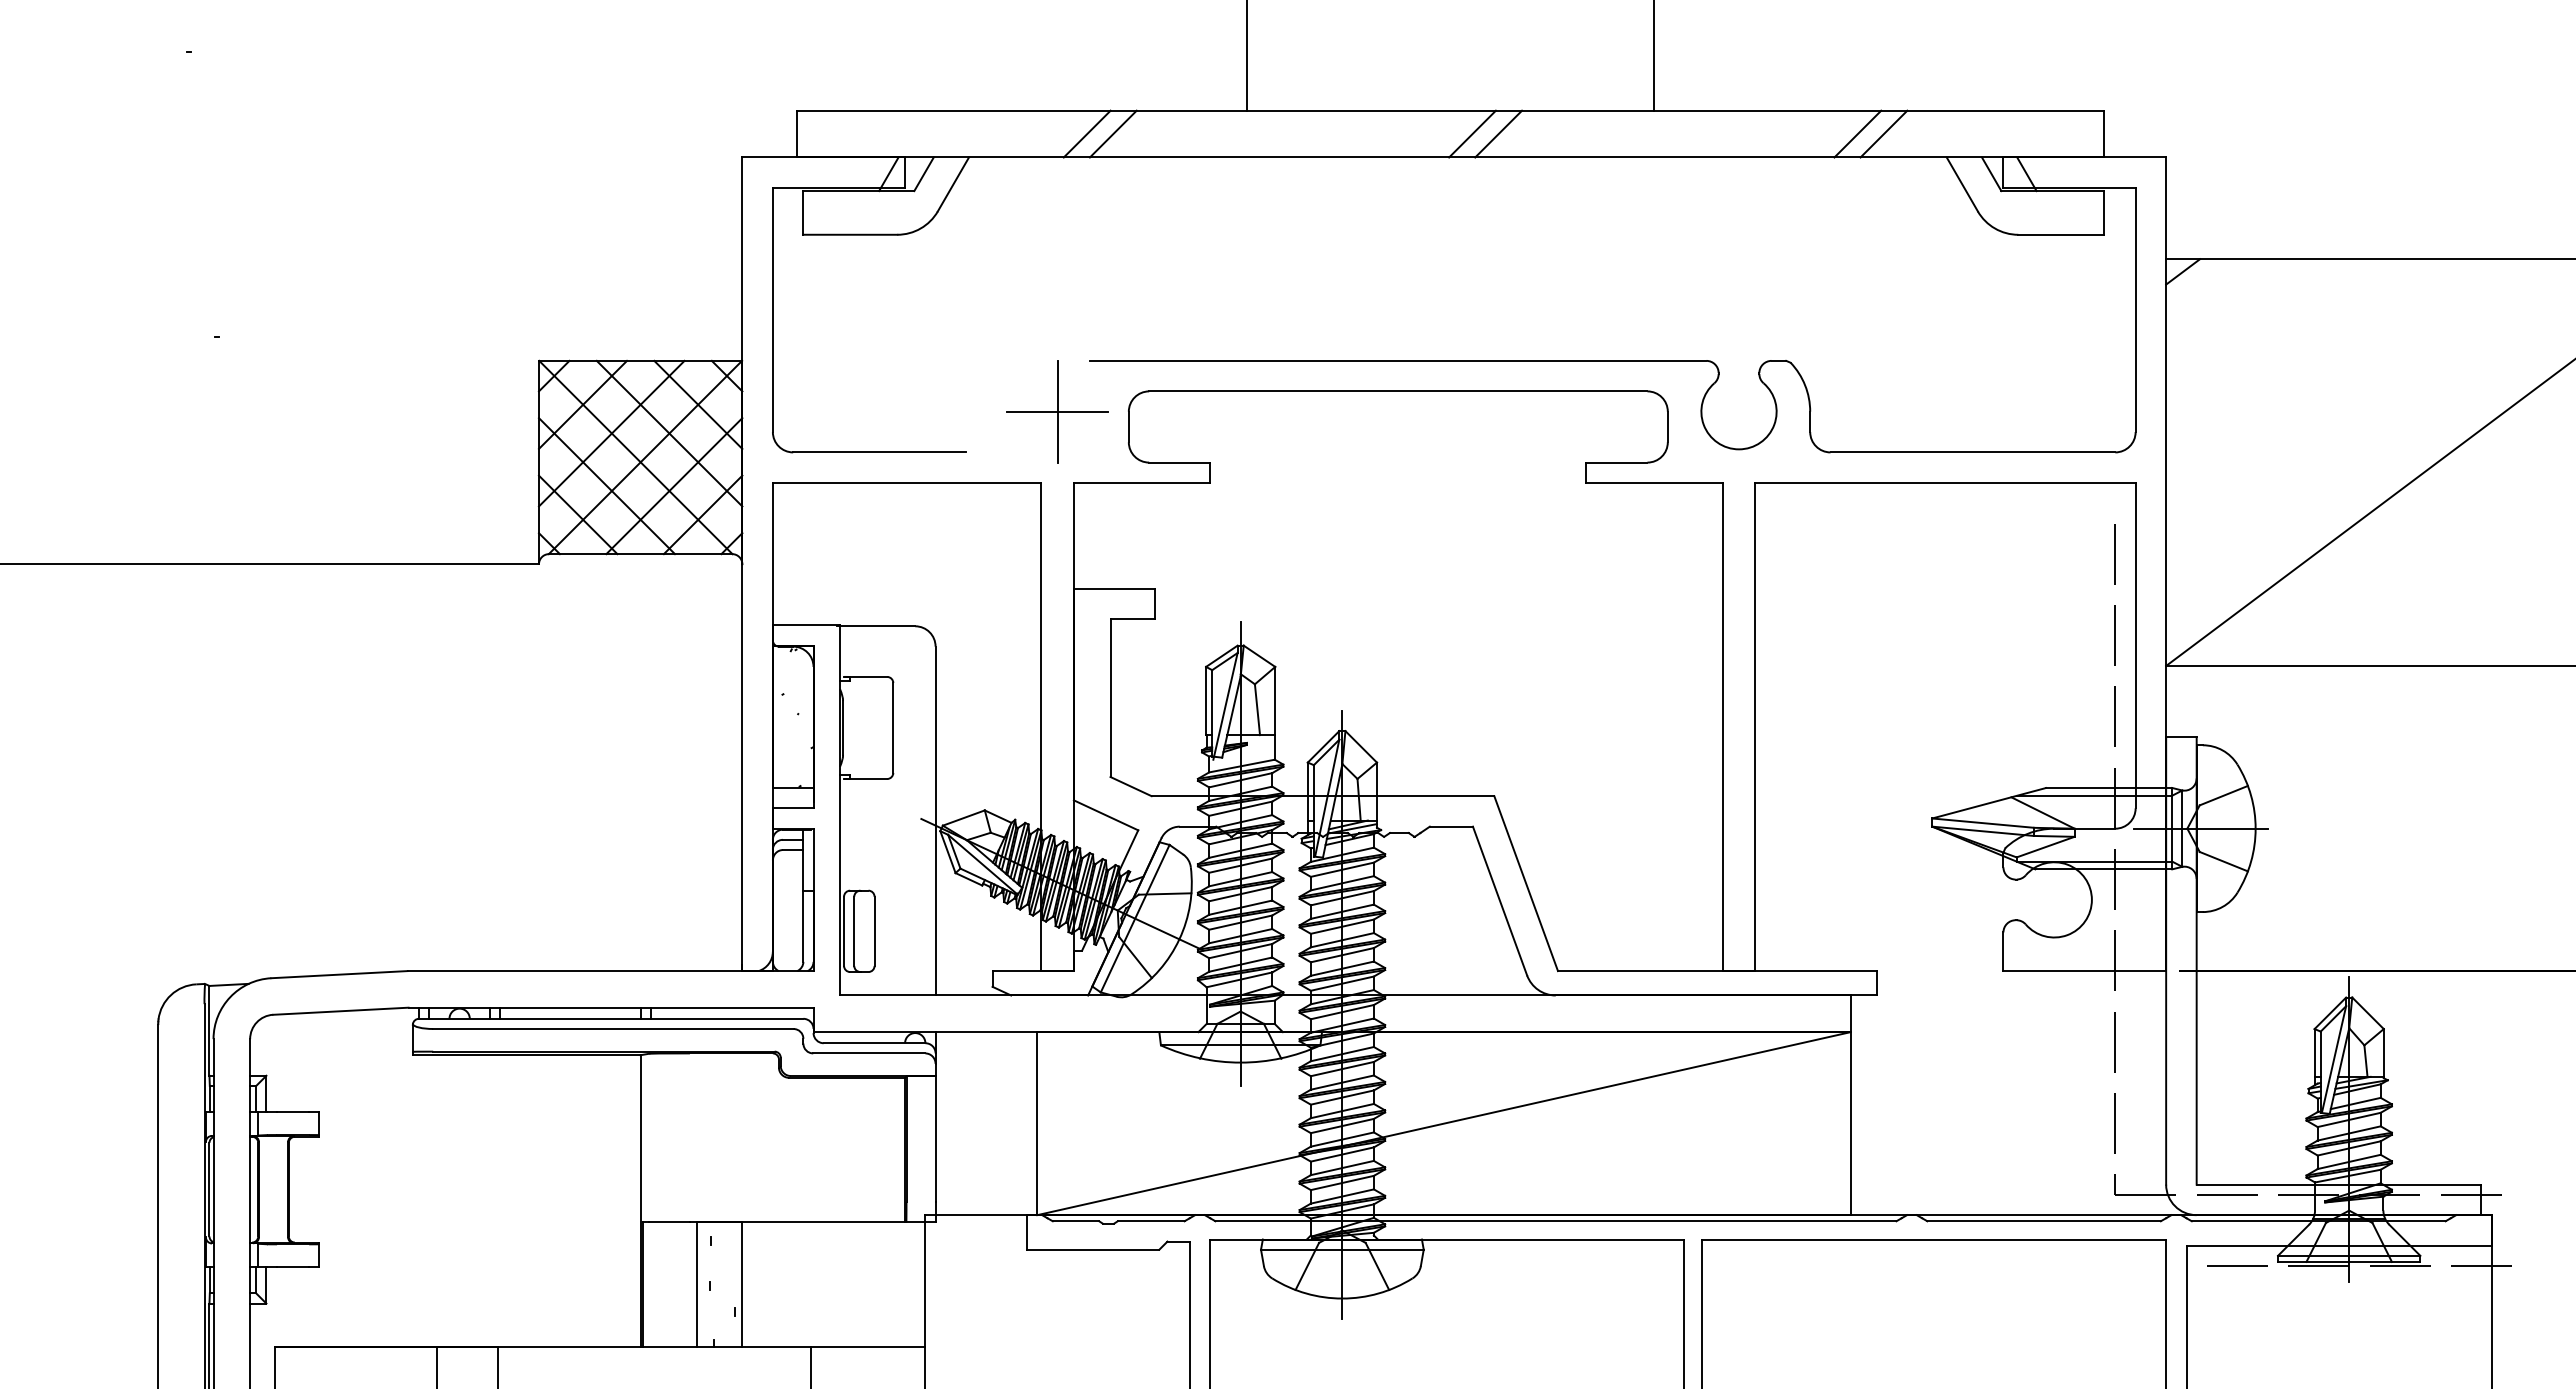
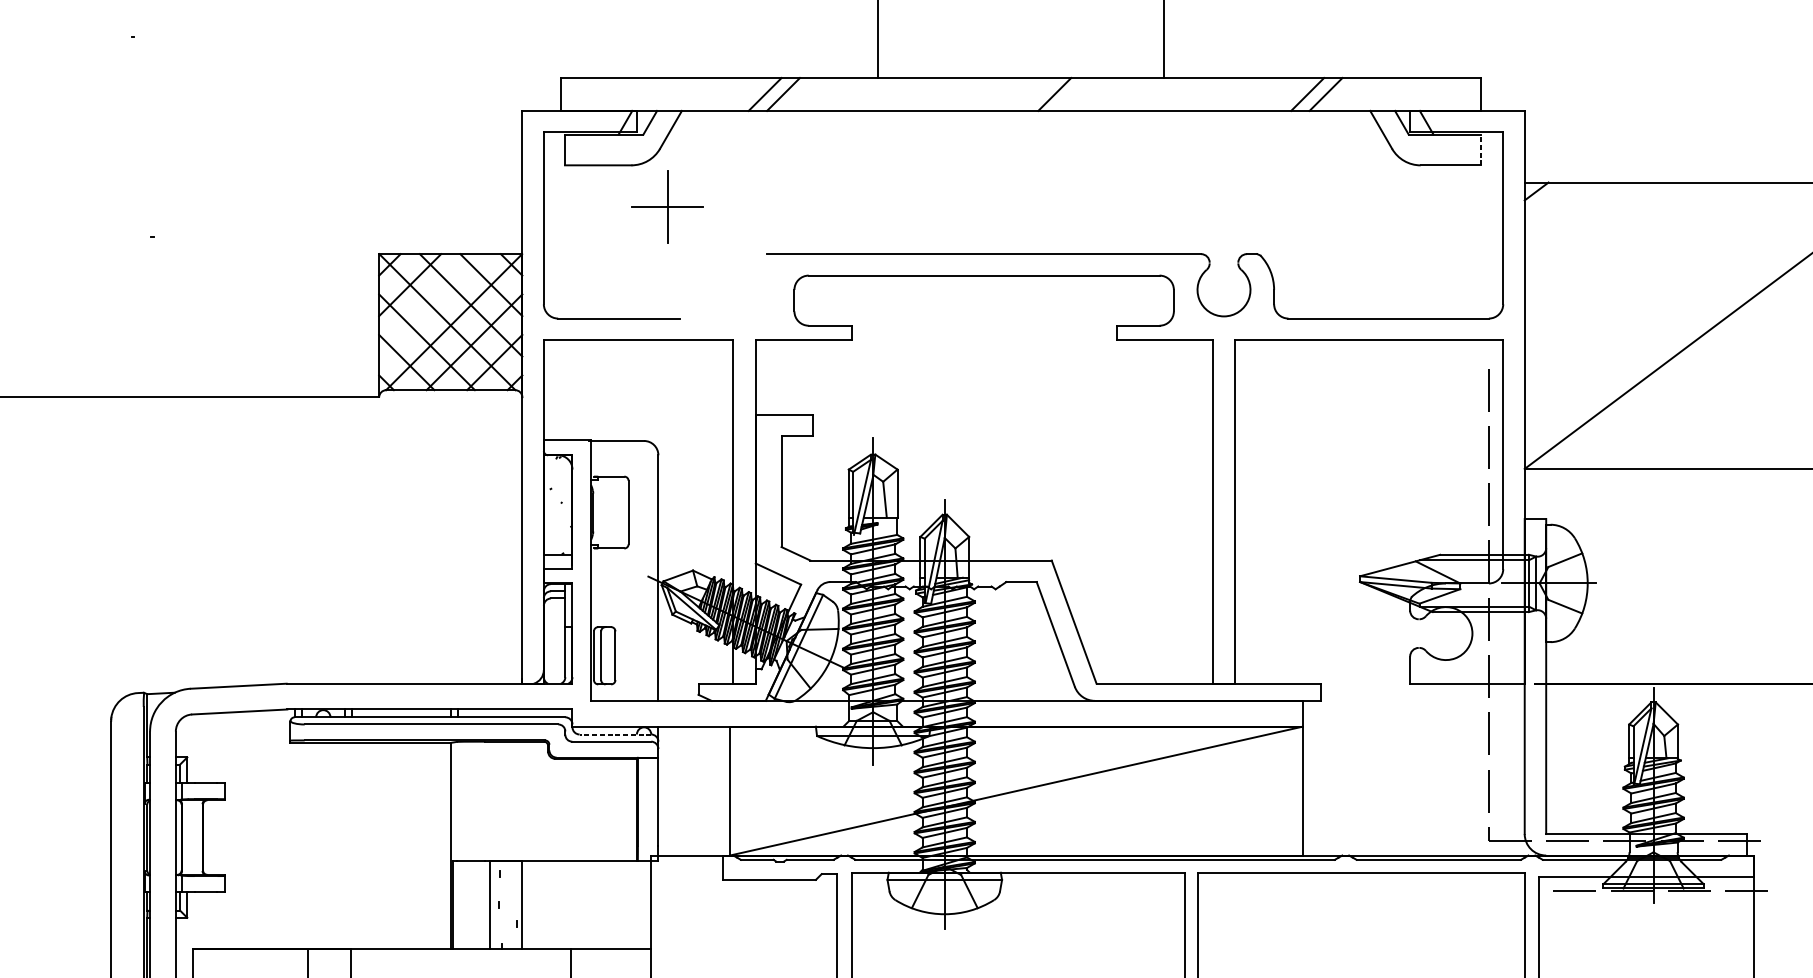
line: (1472, 133) -> (1036, 94), removed
line: (2103, 212) -> (1480, 149), solid -> dashed
part: (1057, 411) -> (667, 206), moved
line: (611, 433) -> (430, 305), removed
line: (874, 1043) -> (615, 734), solid -> dashed

